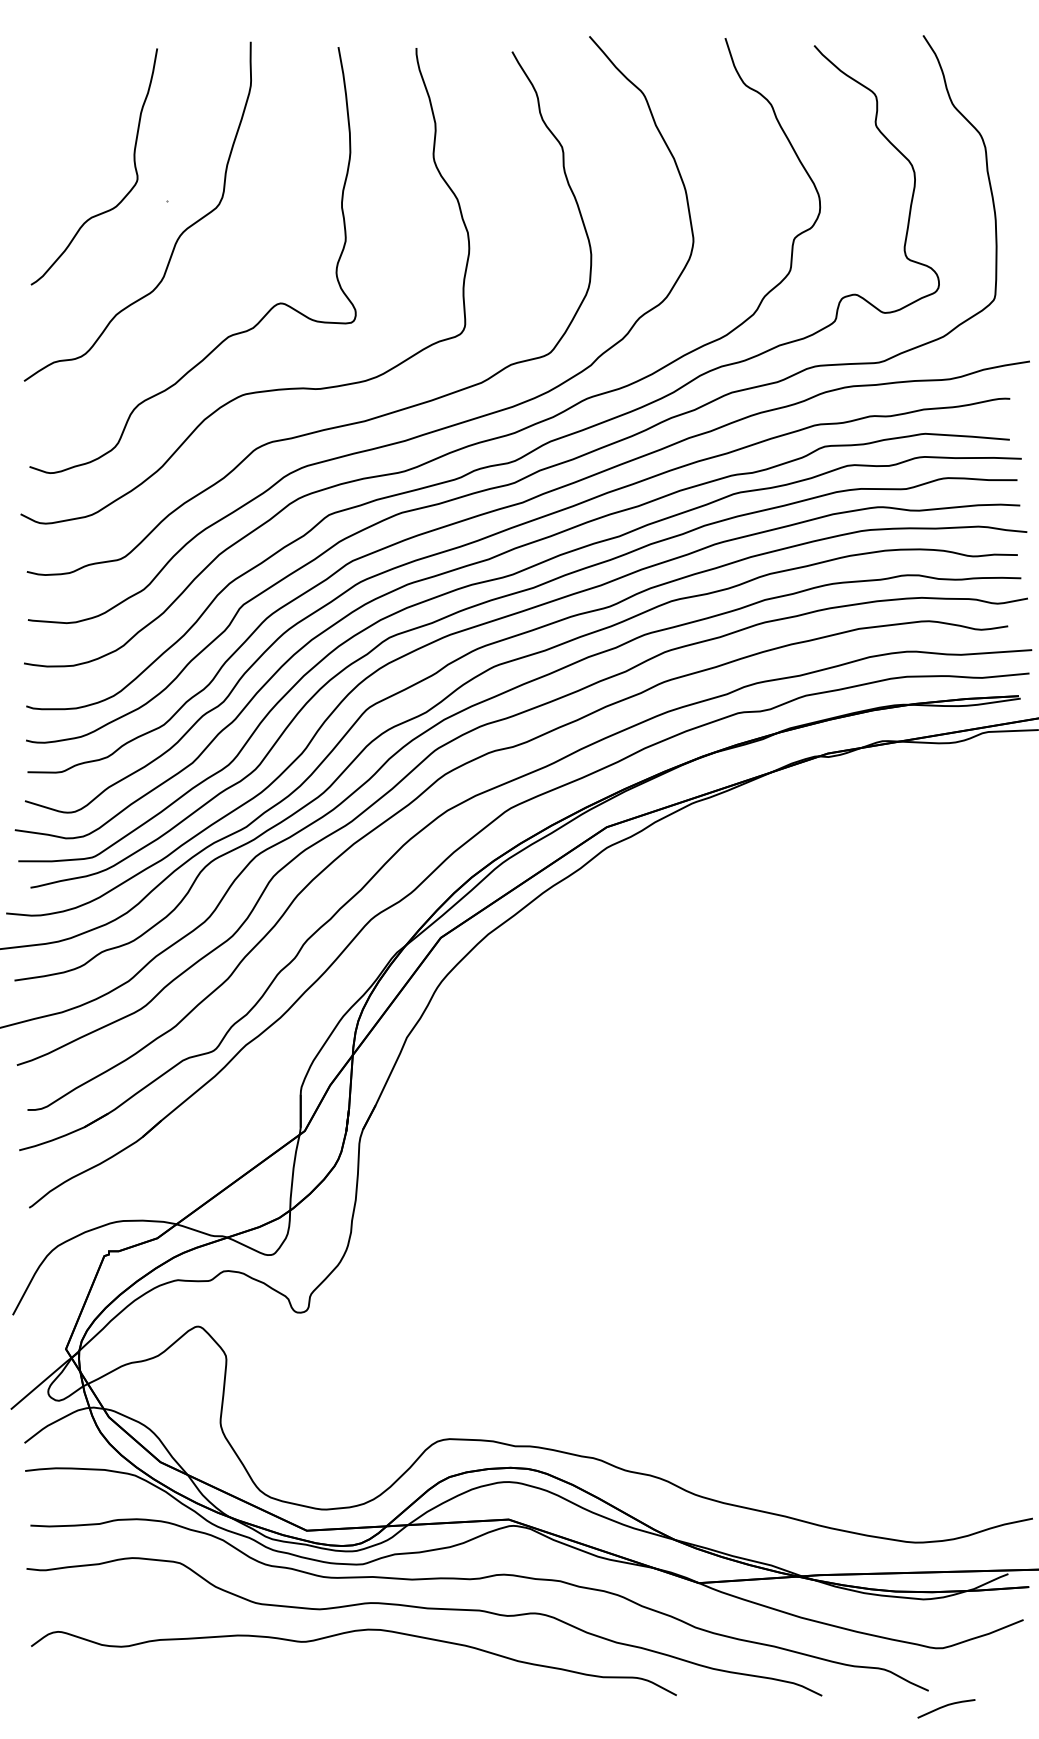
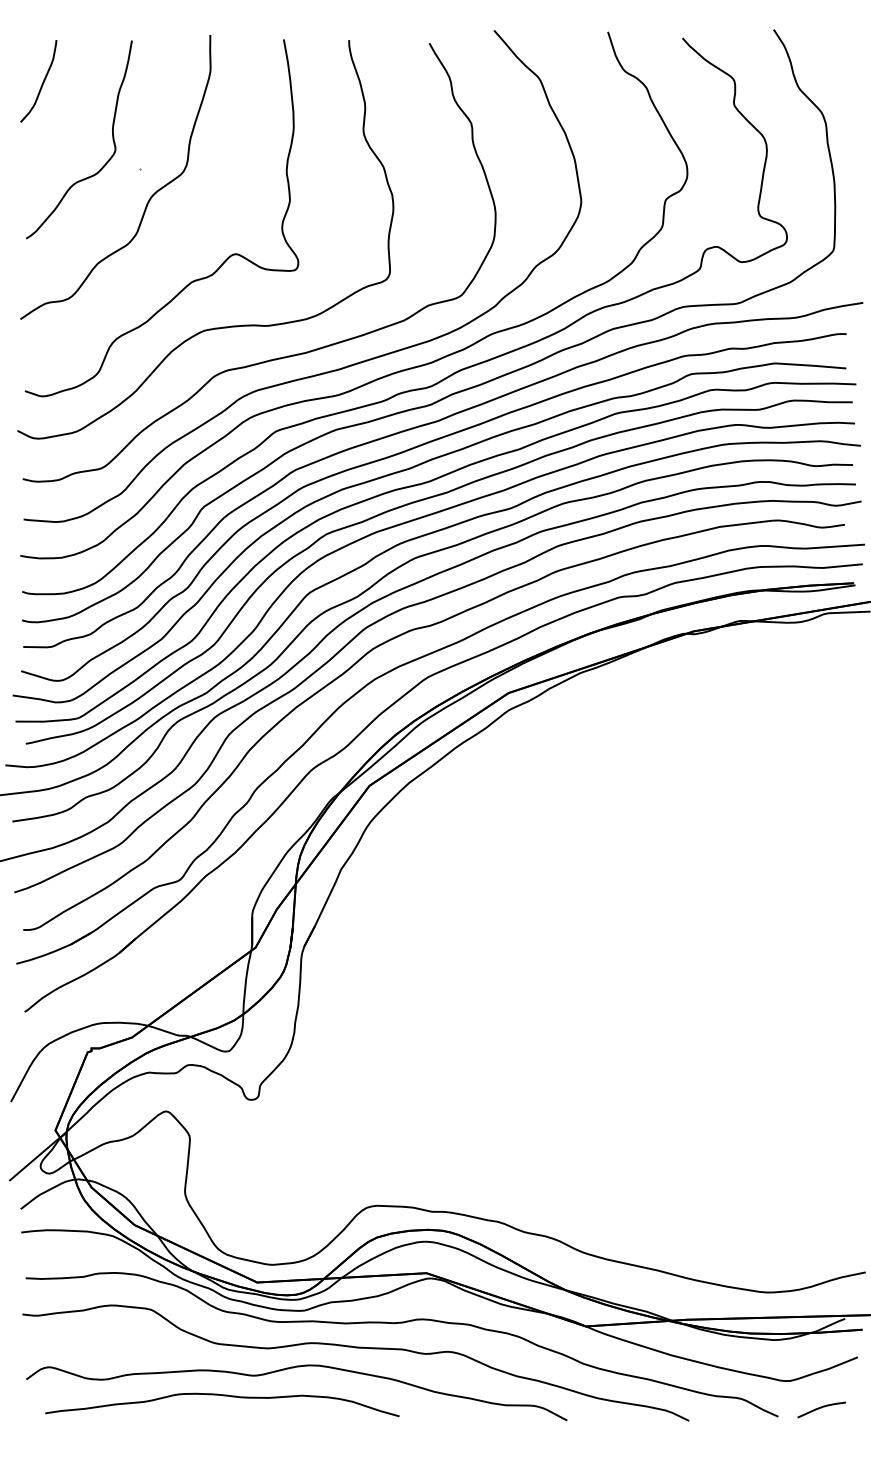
curve: (50, 98) -> (42, 82), added
curve: (266, 1666) -> (223, 1396), added
curve: (946, 1706) -> (821, 1408), moved

